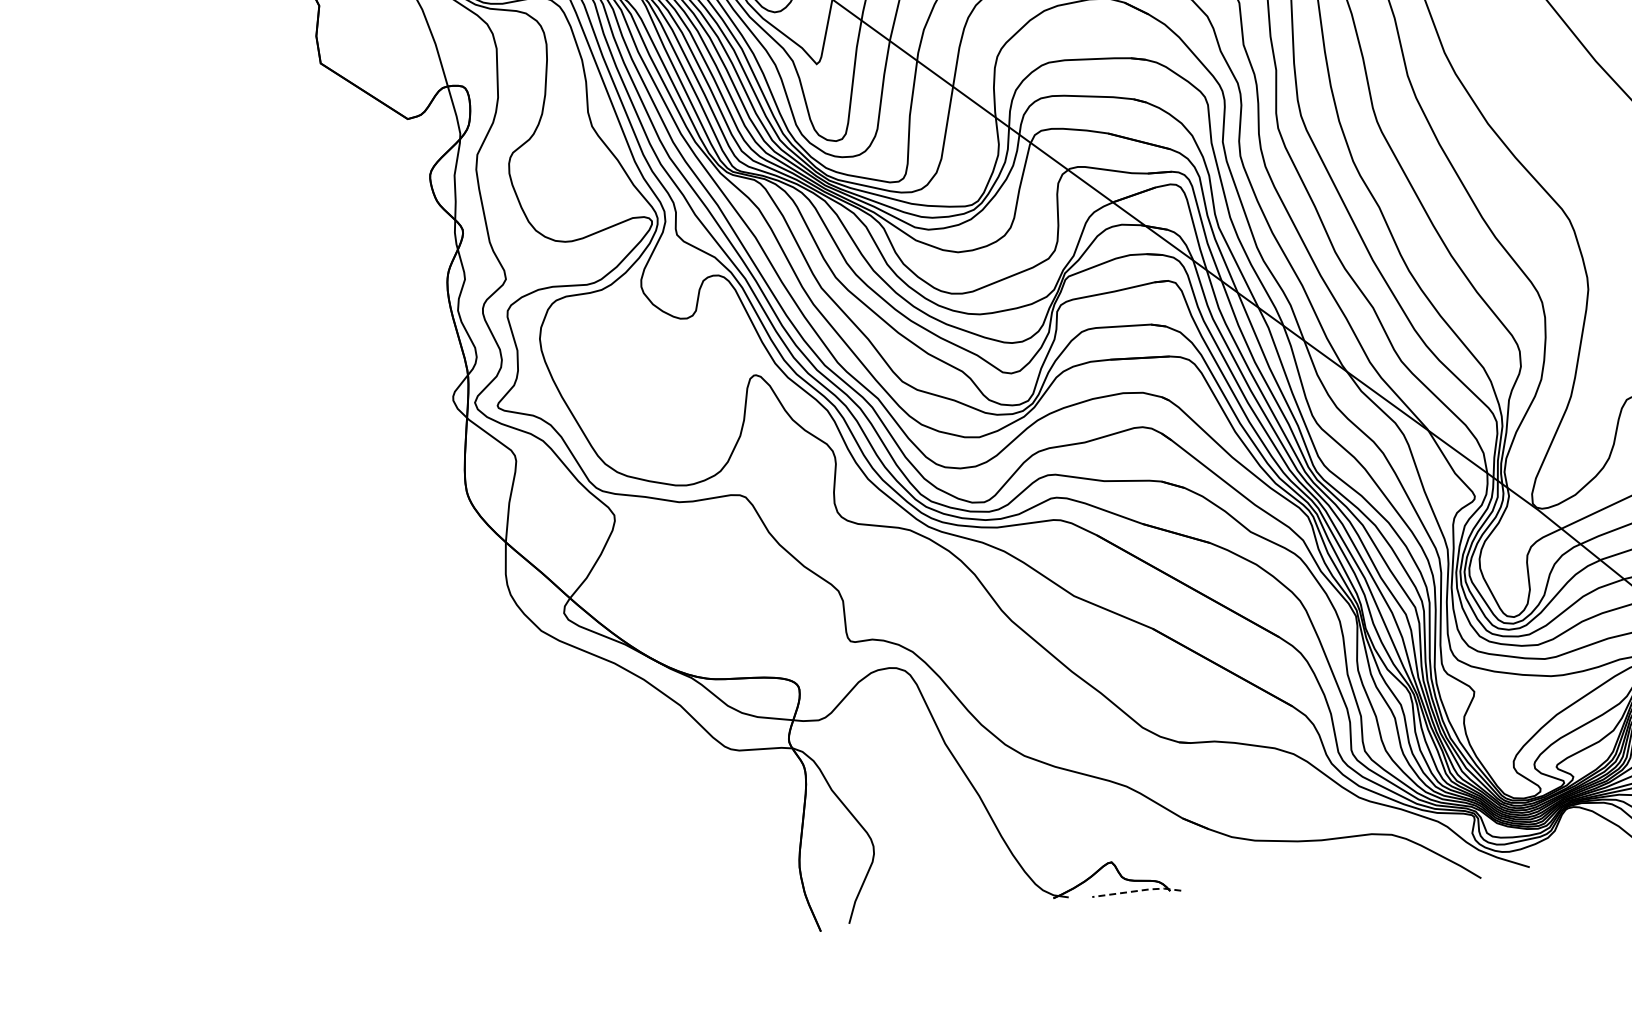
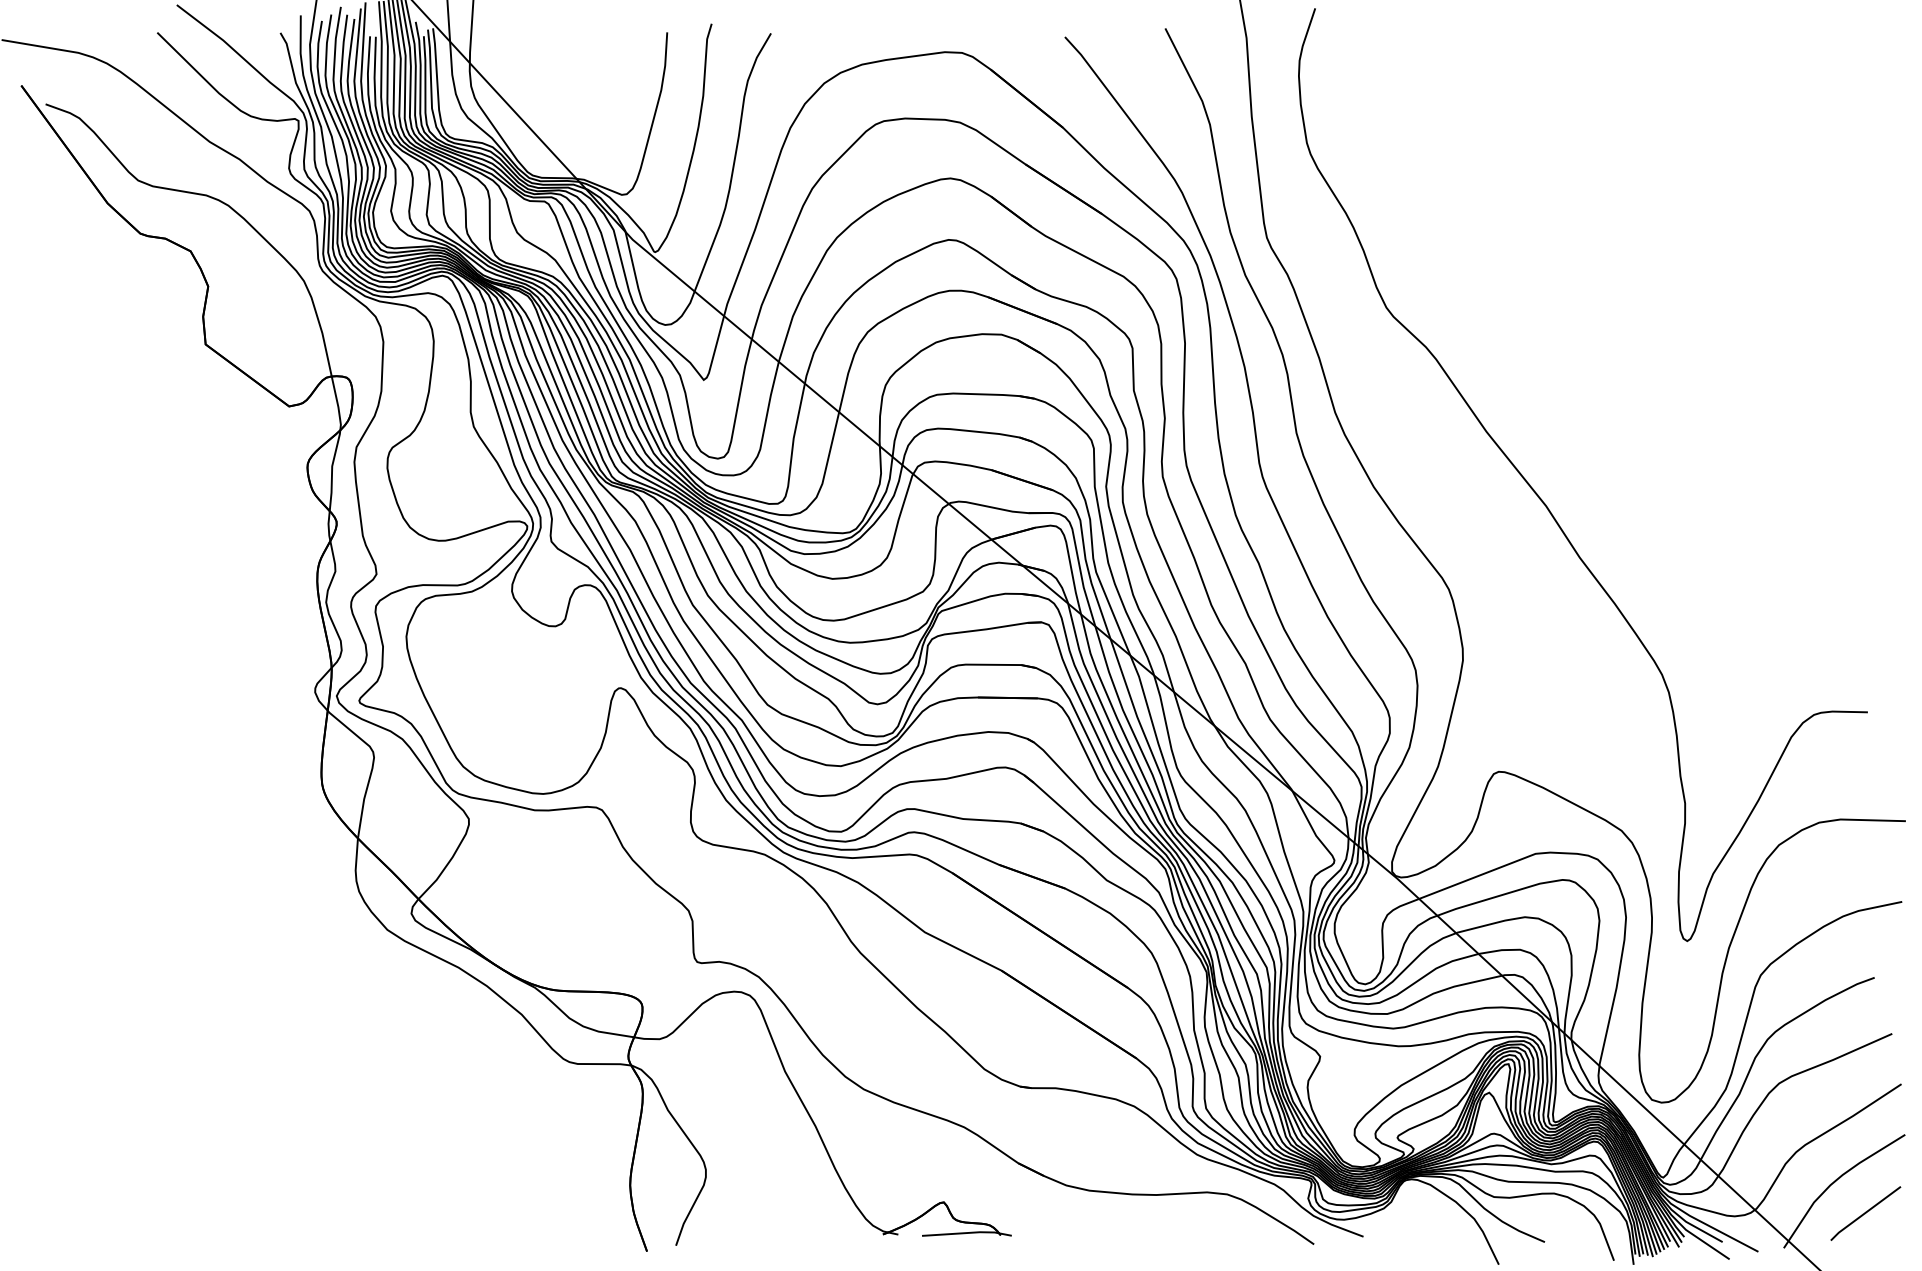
line: (1138, 890) -> (968, 1232), dashed -> solid

